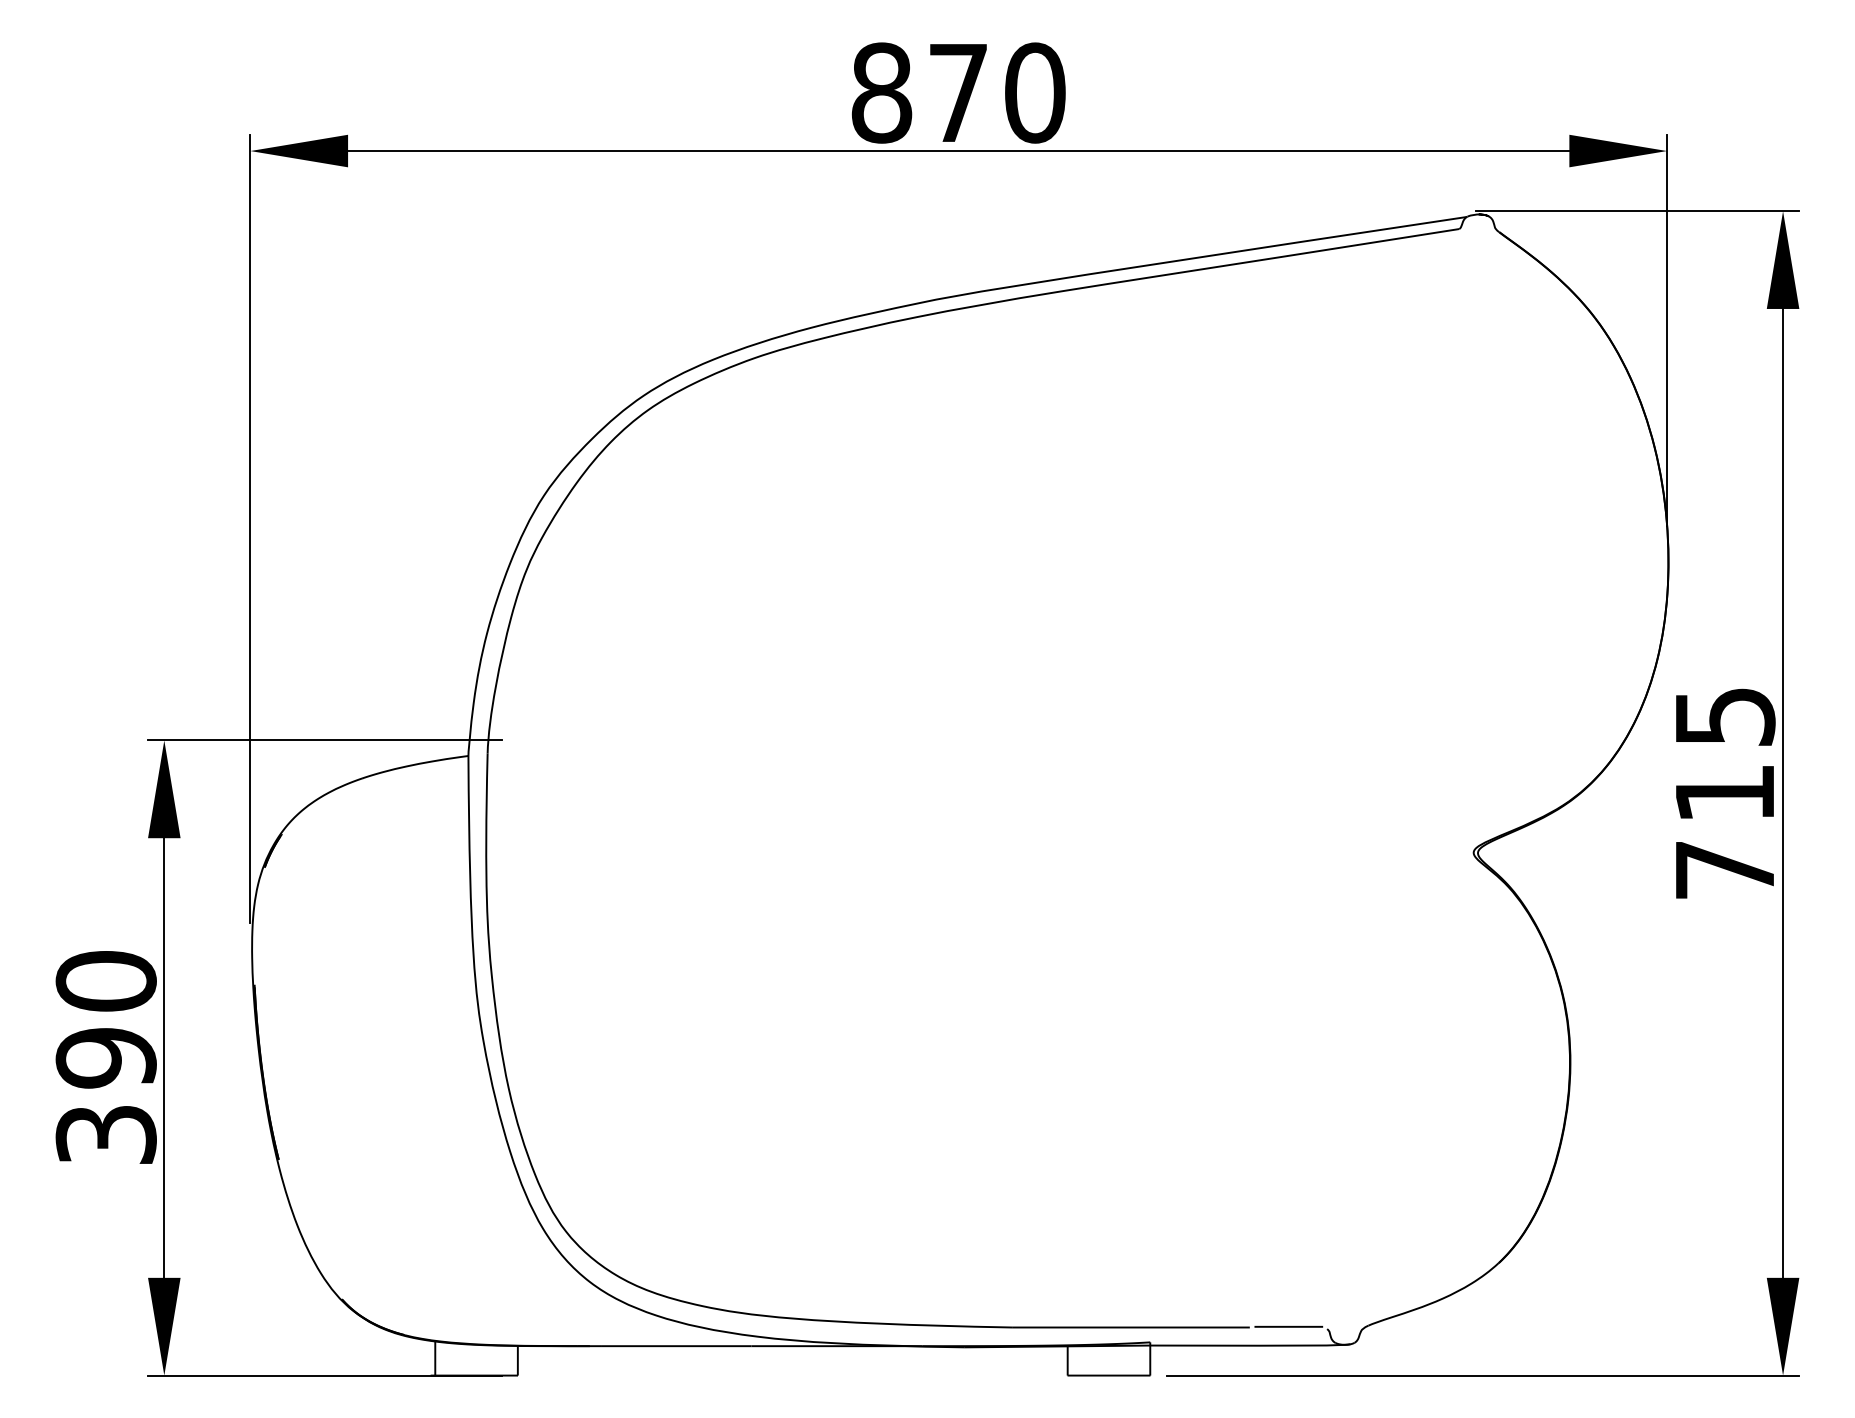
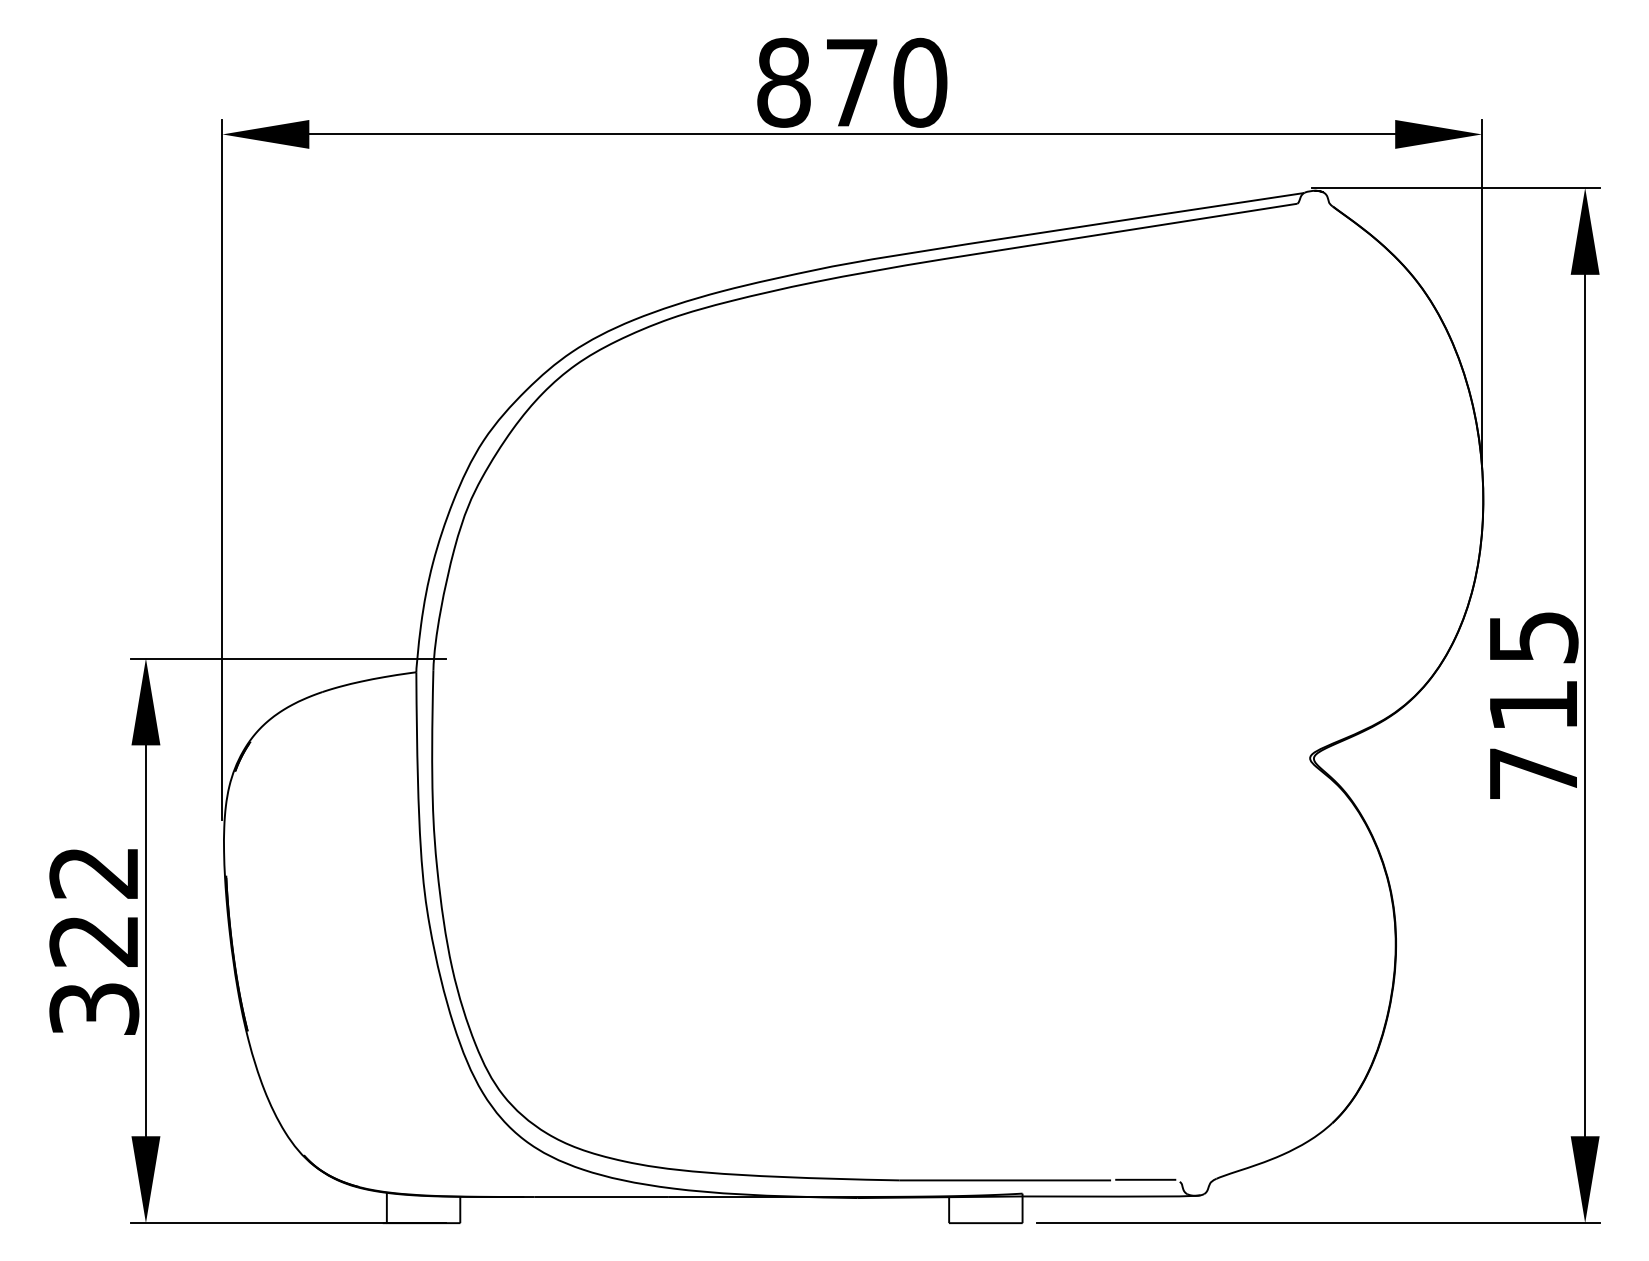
text: (105, 1019) -> (93, 906), 390 -> 322

